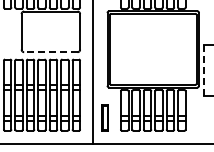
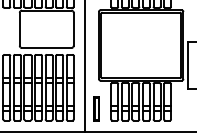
line: (50, 52) -> (46, 48), dashed -> solid
line: (204, 71) -> (188, 65), dashed -> solid

